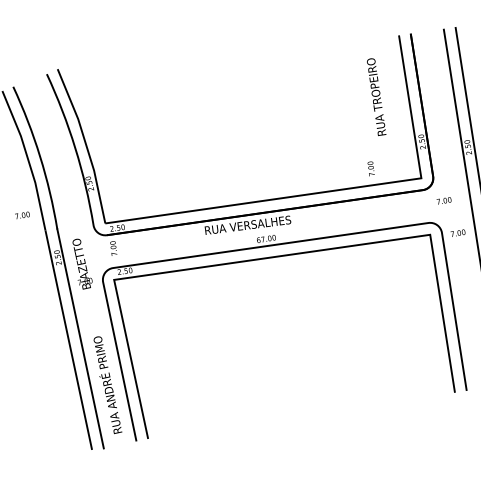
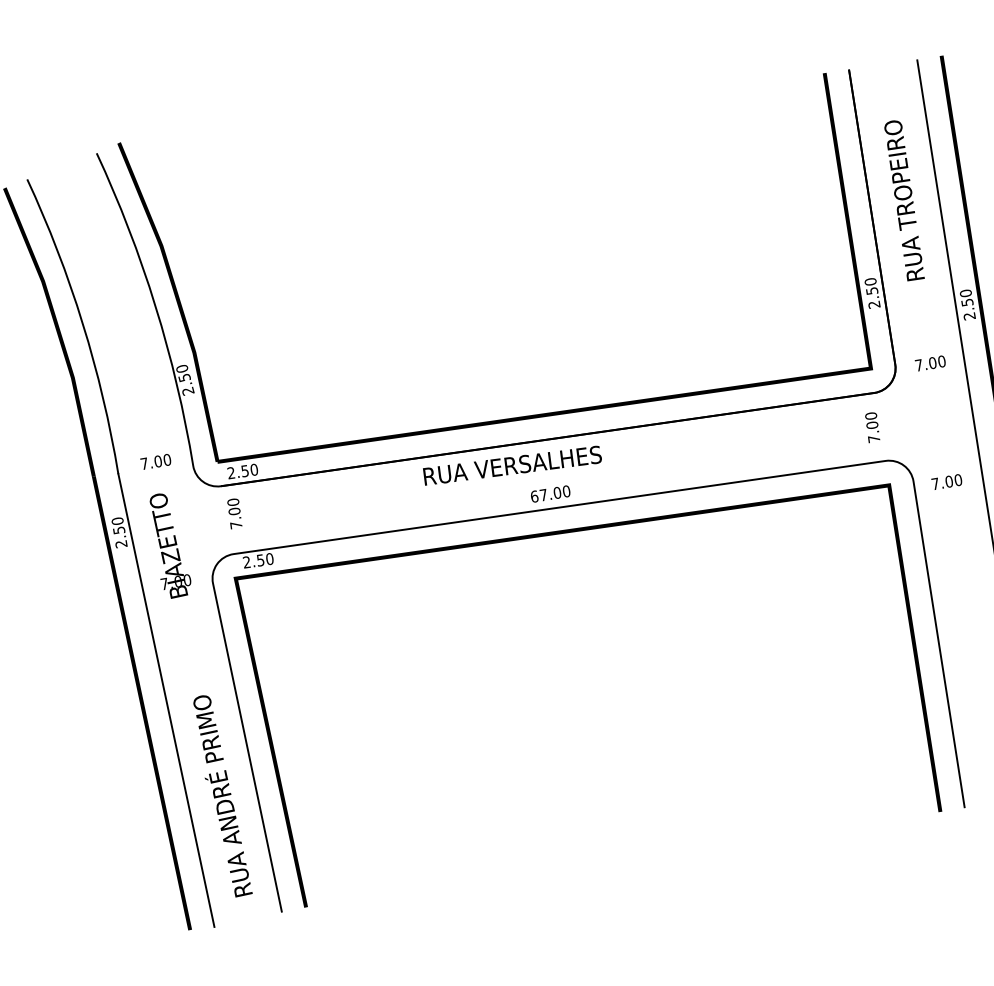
text: (376, 96) -> (904, 199), moved
text: (370, 168) -> (871, 426), moved
text: (443, 200) -> (929, 362), moved
text: (22, 215) -> (155, 461), moved

